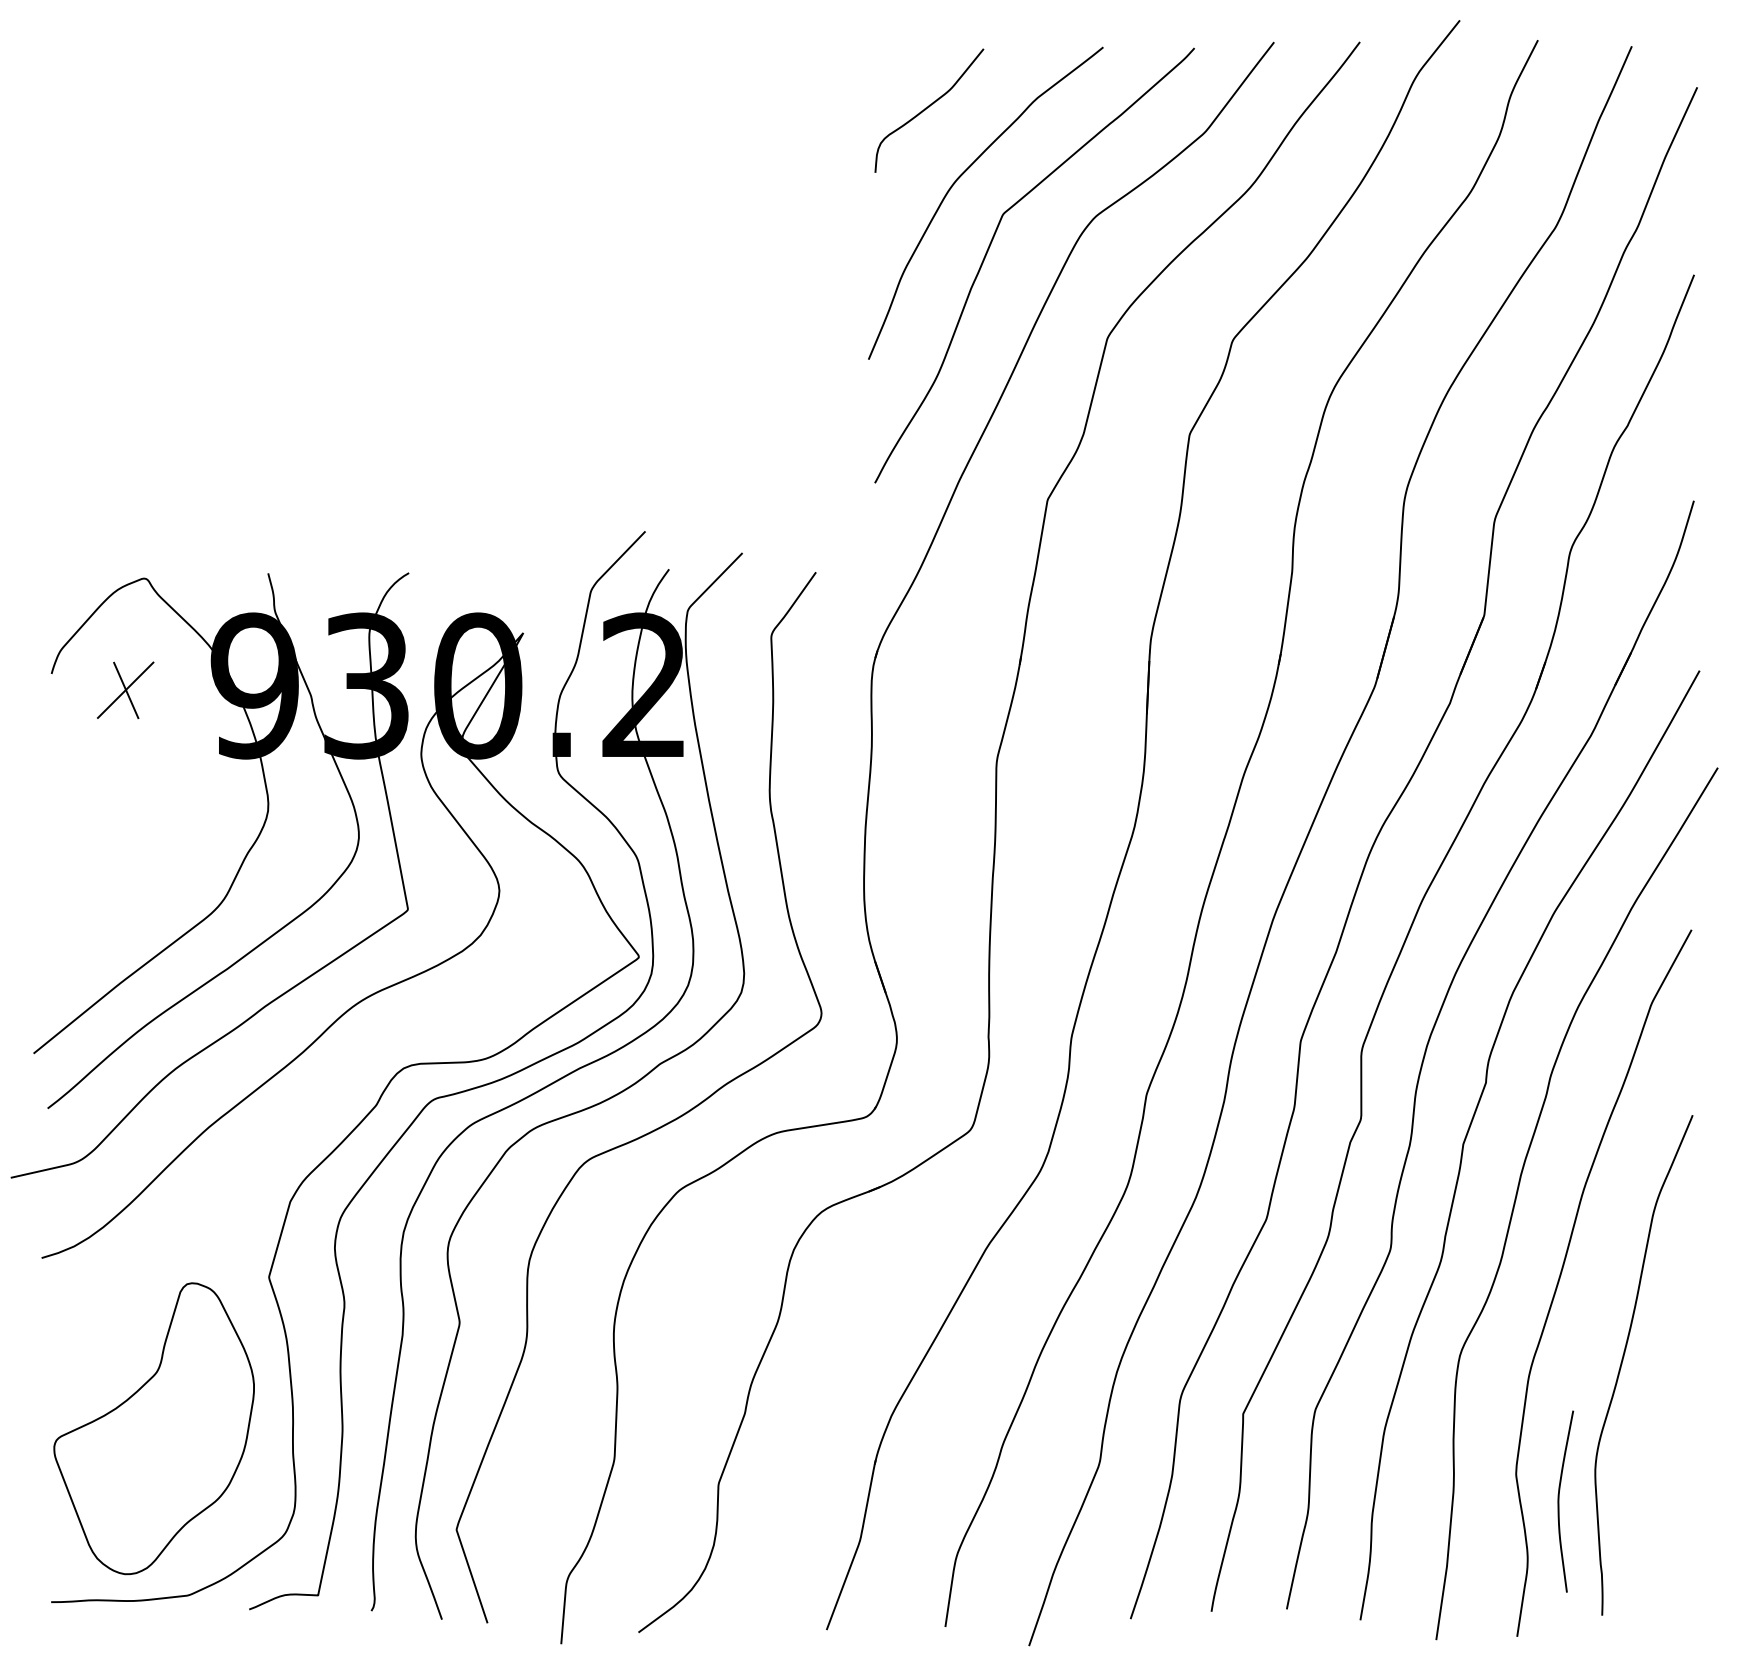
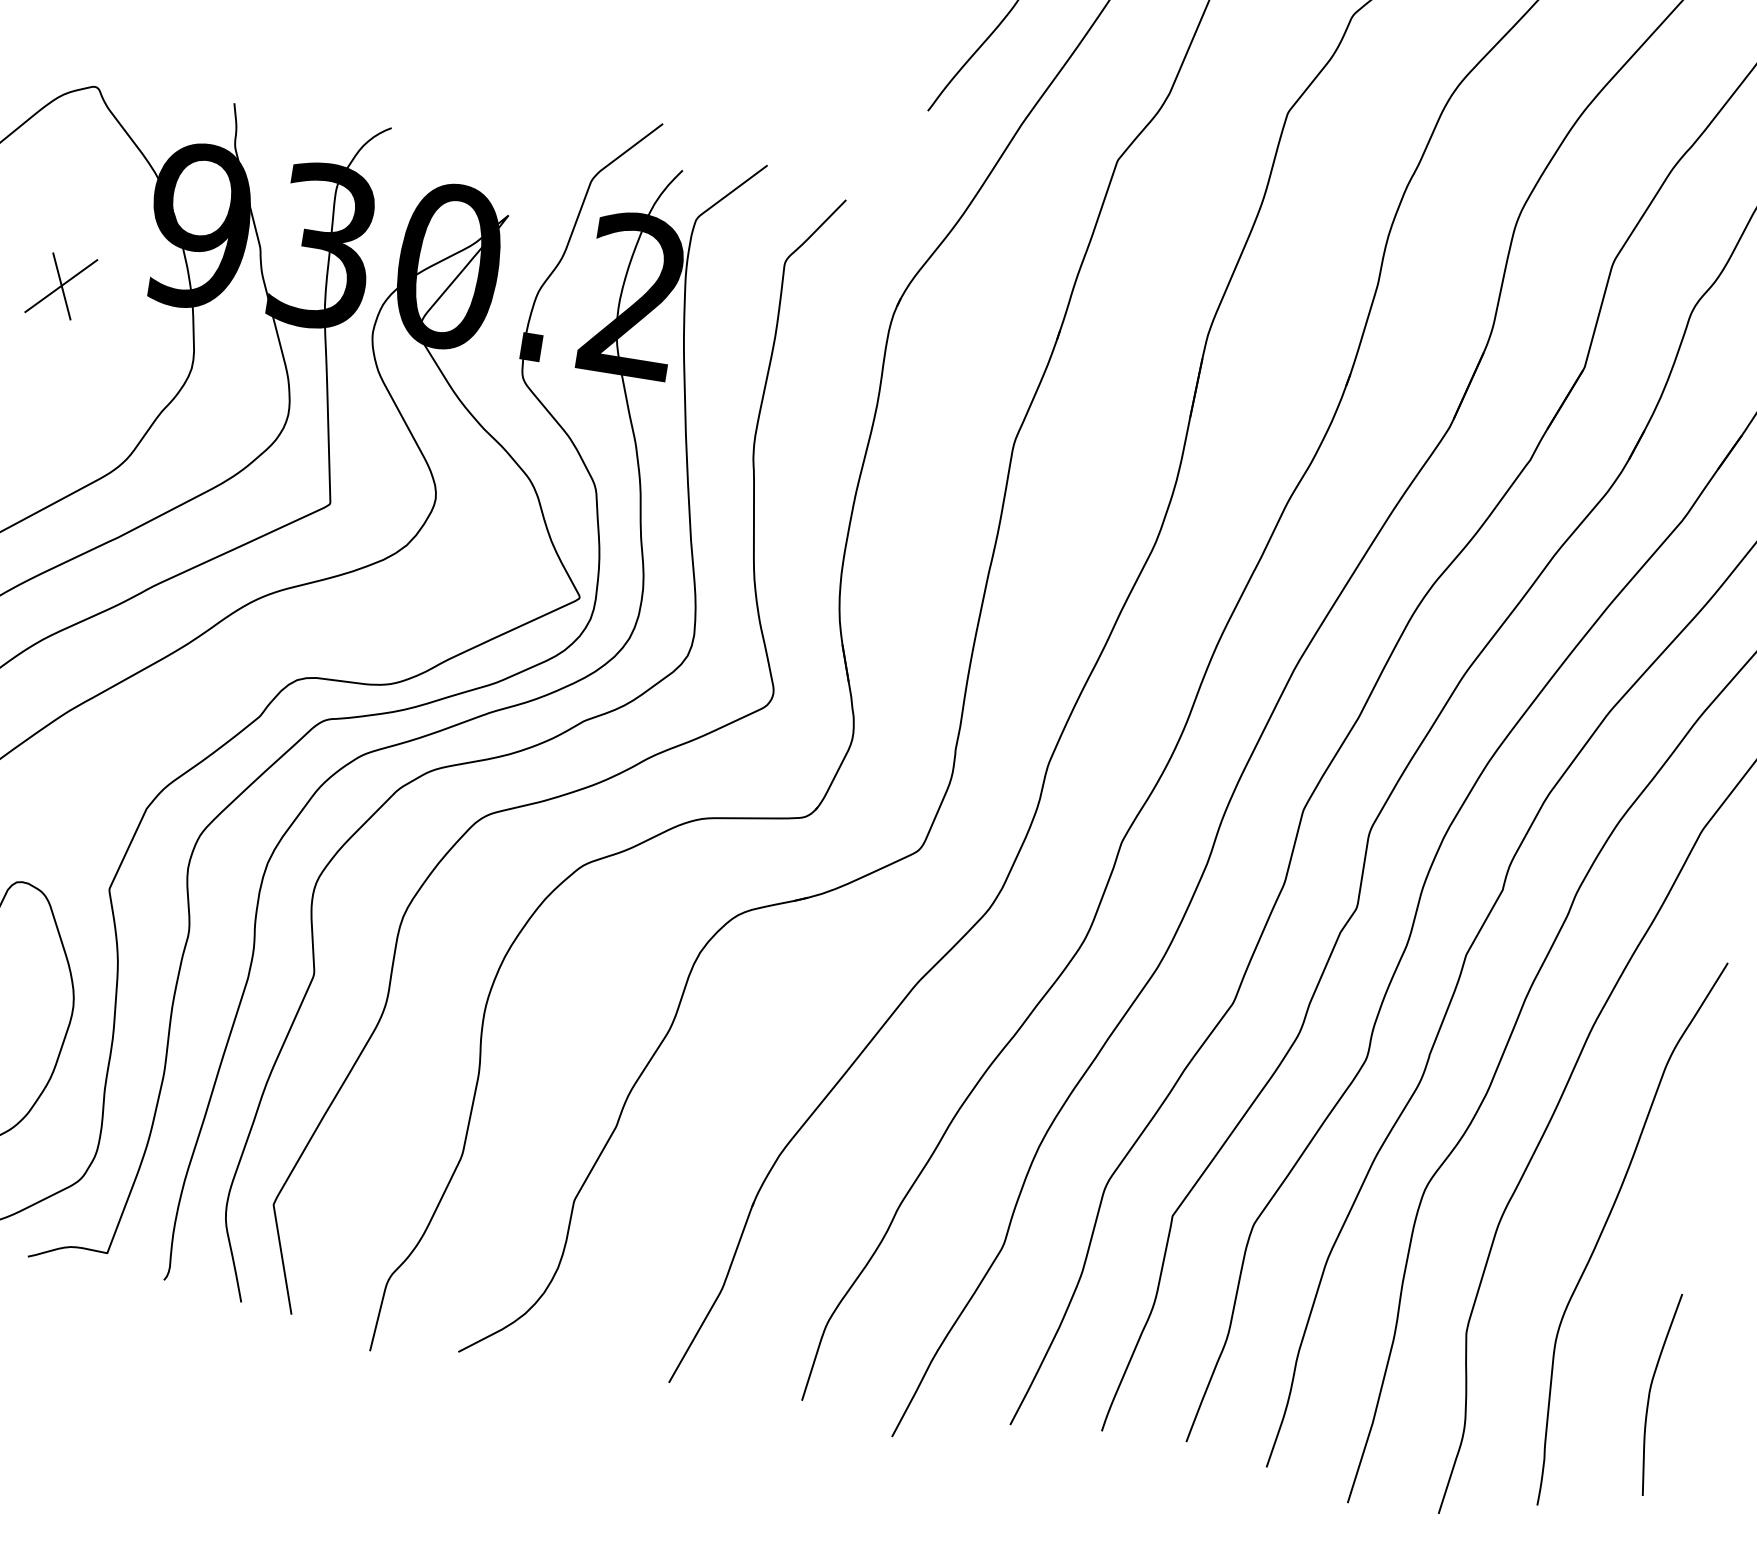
part: (125, 689) -> (61, 285), moved
curve: (1559, 1501) -> (1650, 1392), moved

